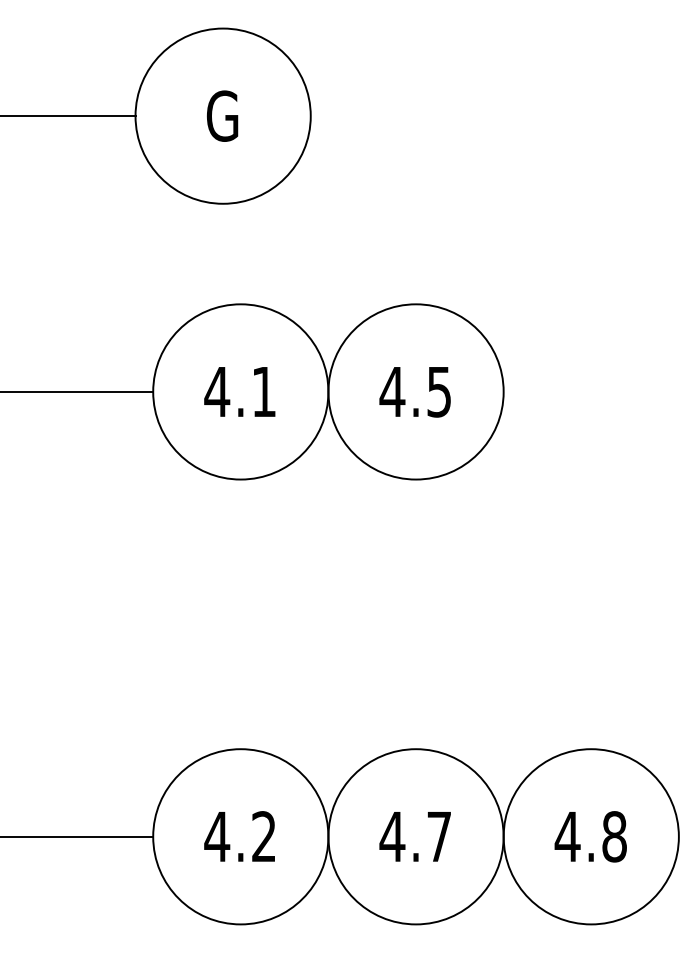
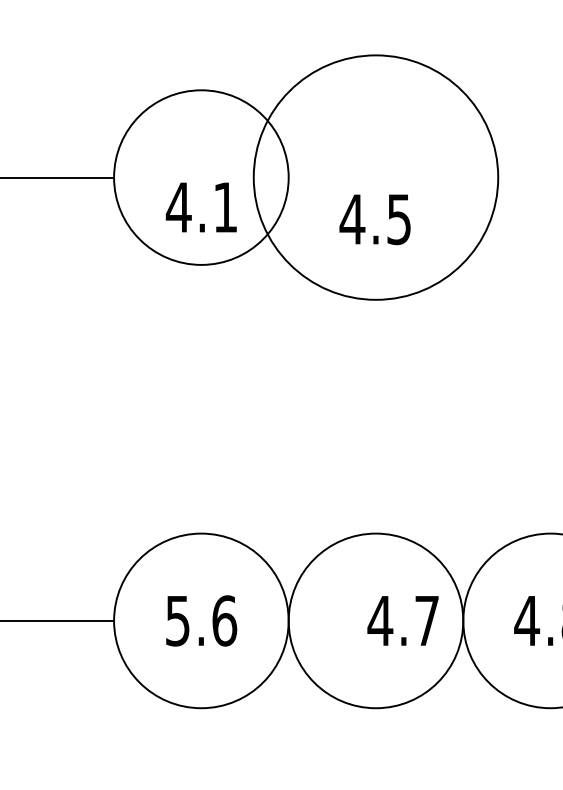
text: (239, 391) -> (201, 207), moved
circle: (415, 391) -> (375, 177), size x1.4
text: (414, 392) -> (374, 220), moved
text: (240, 836) -> (201, 620), 4.2 -> 5.6
text: (414, 836) -> (402, 620), moved

